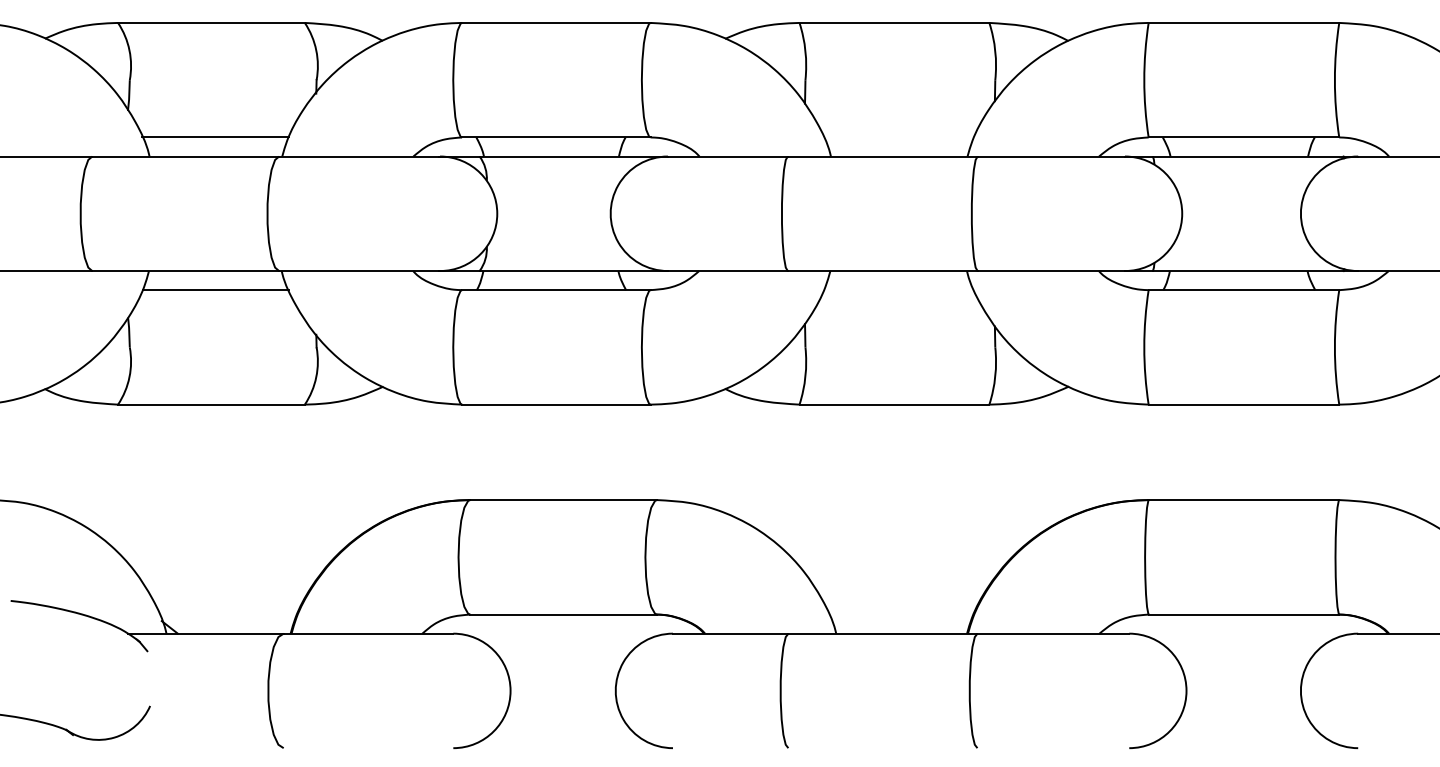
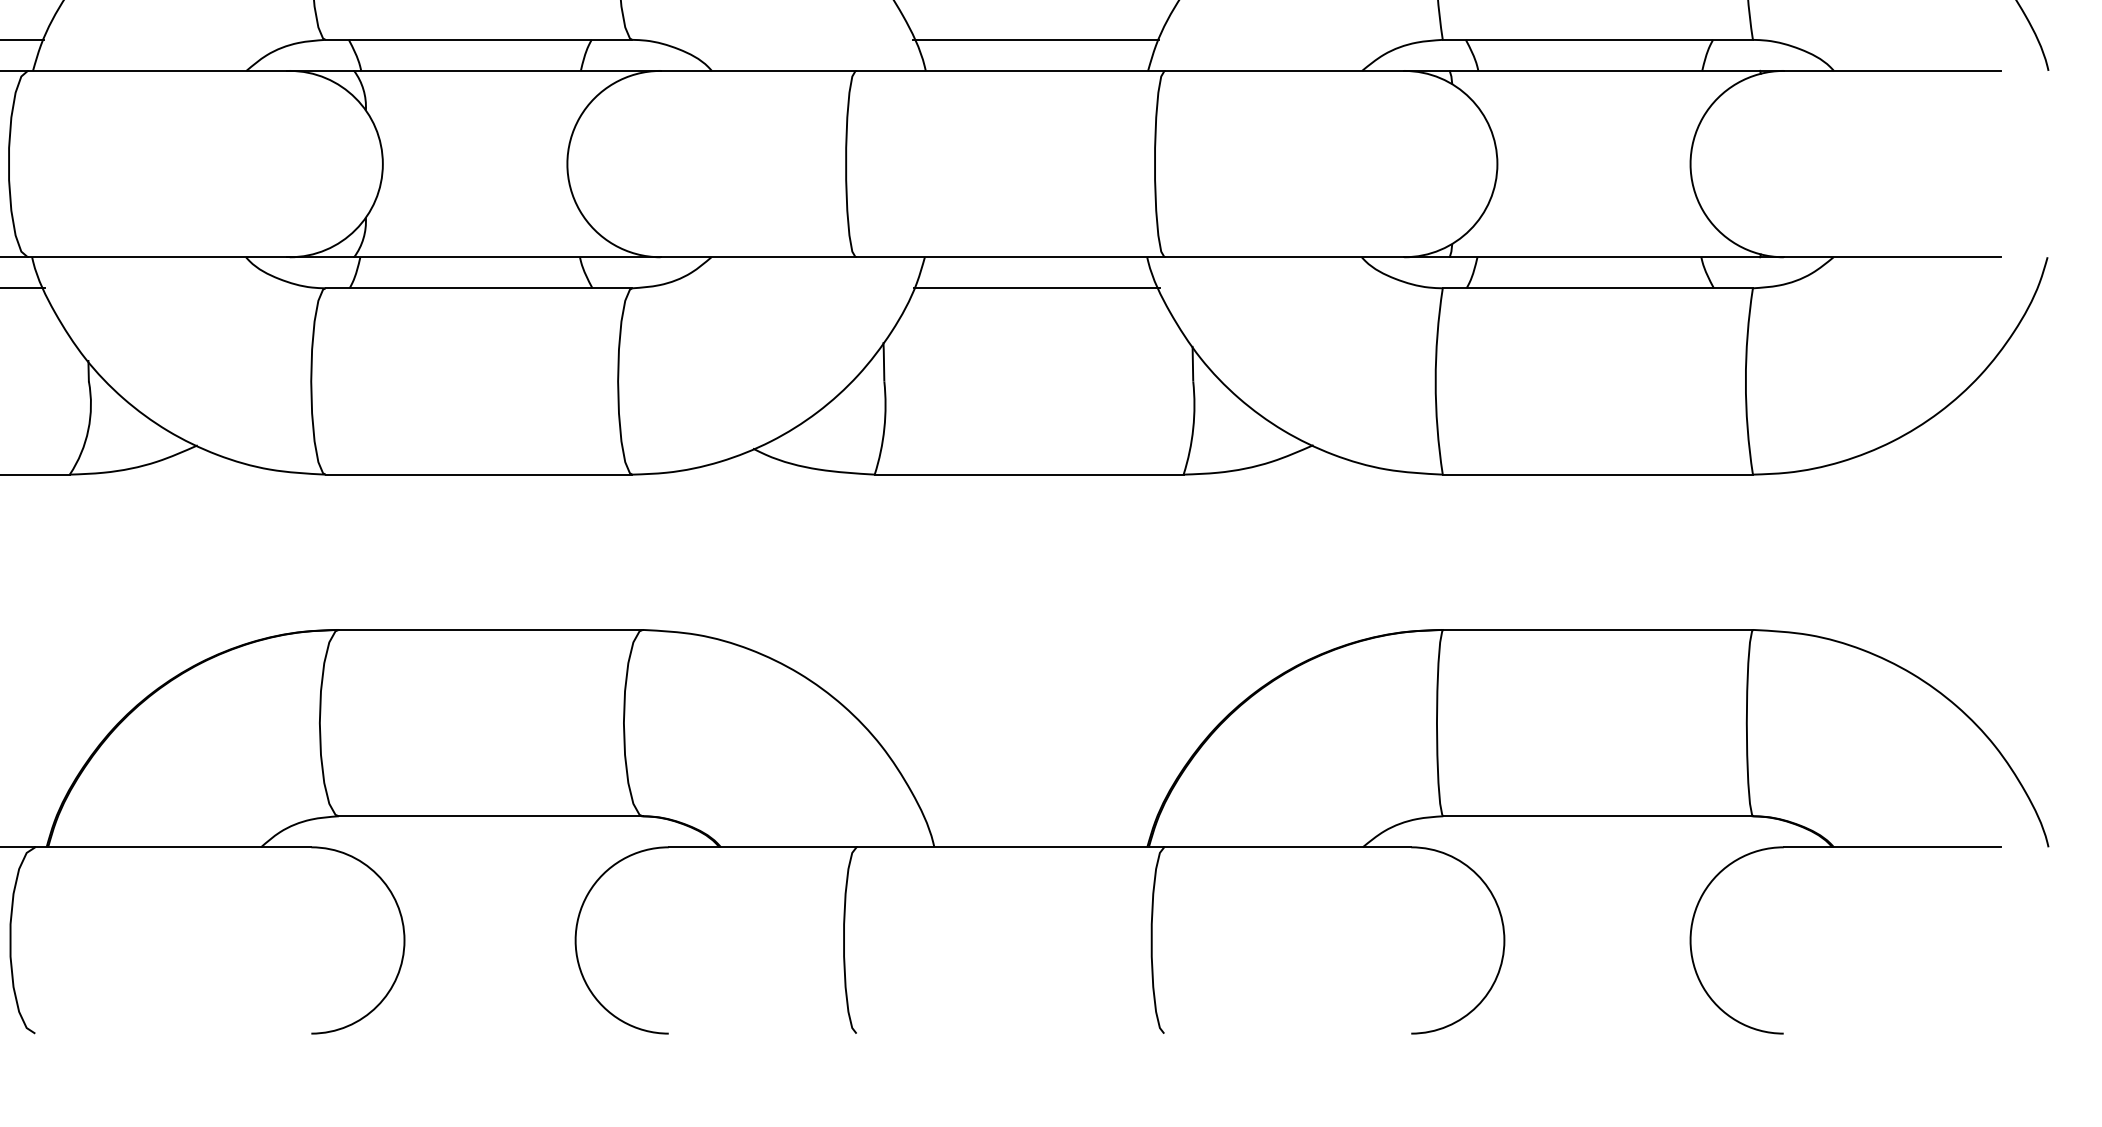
line: (898, 137) -> (1035, 39), added
line: (898, 290) -> (1035, 288), added

